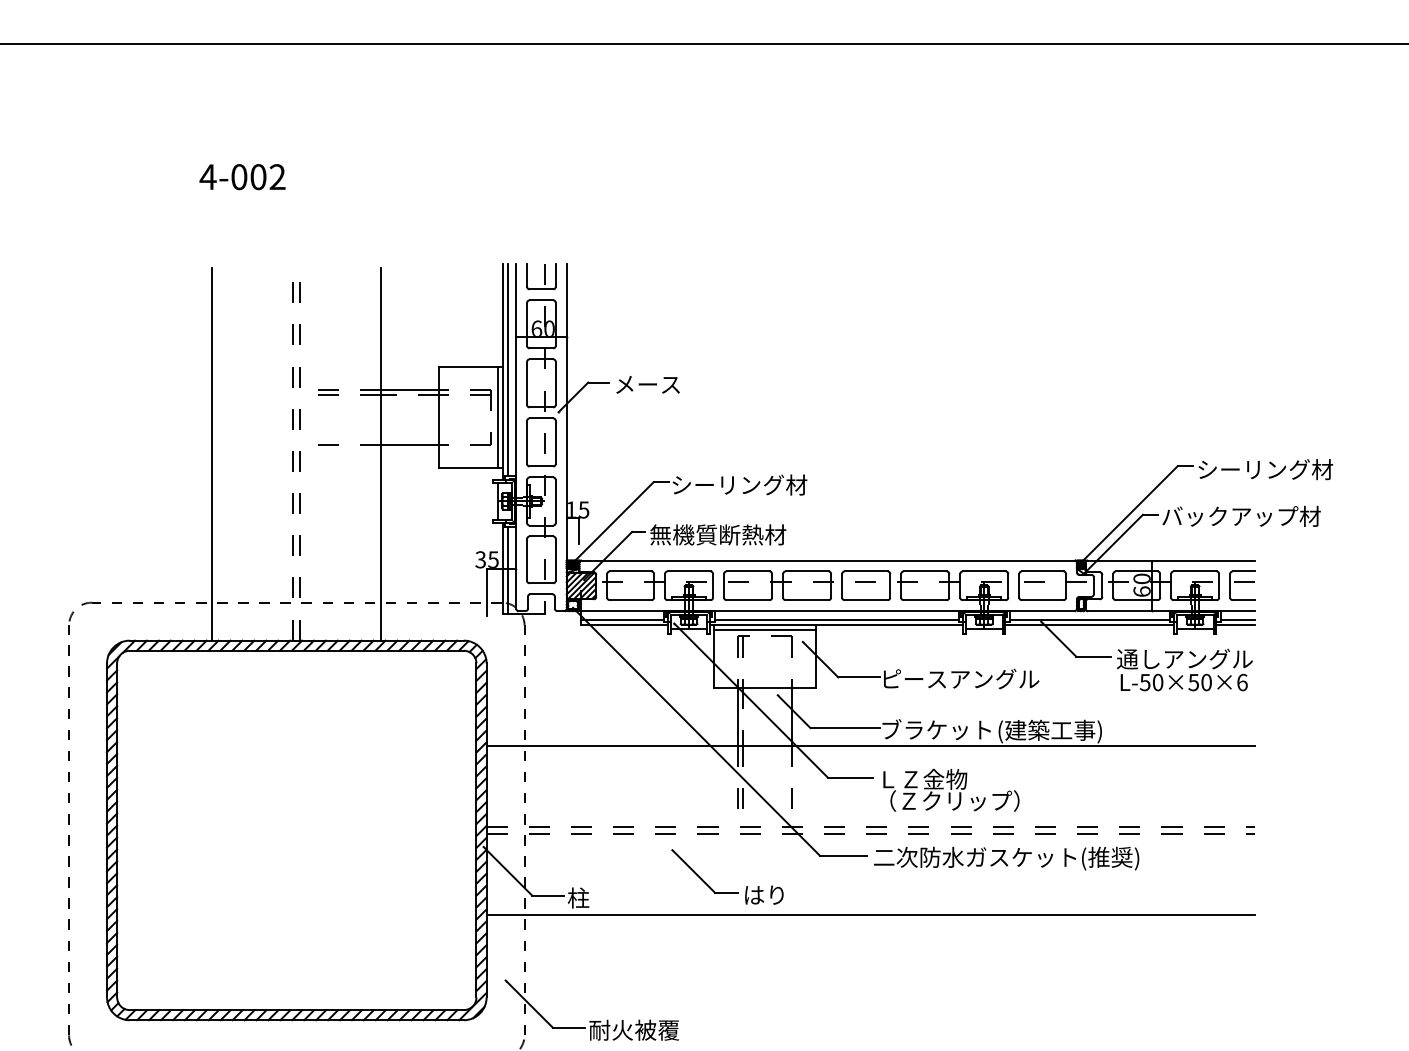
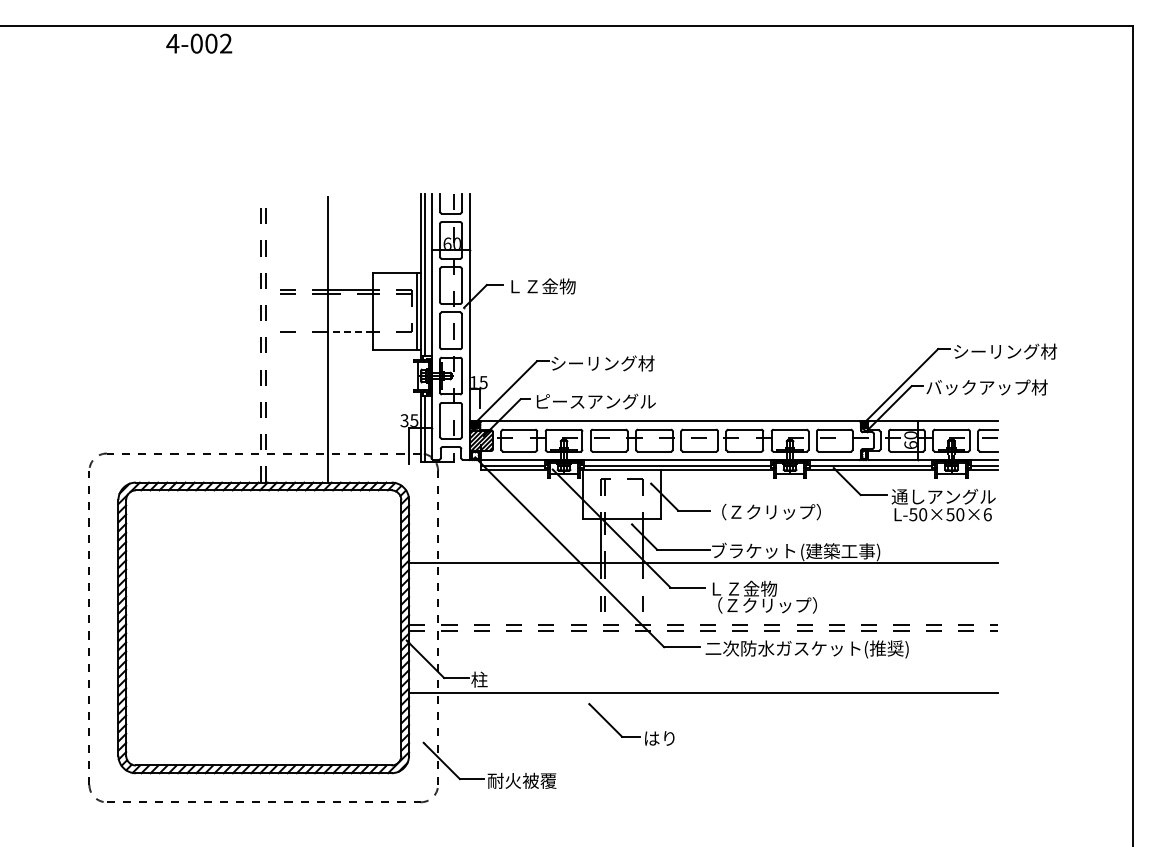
text: (242, 176) -> (199, 43), moved
text: (659, 384) -> (541, 286), メース -> ＬＺ金物
line: (410, 444) -> (350, 332), solid -> dashed
line: (212, 453) -> (199, 339), removed
text: (728, 534) -> (594, 401), 無機質断熱材 -> ピースアングル
line: (764, 630) -> (621, 474), removed
text: (961, 678) -> (772, 511), ピースアングル -> （Ｚクリップ）
part: (727, 892) -> (631, 736), moved

